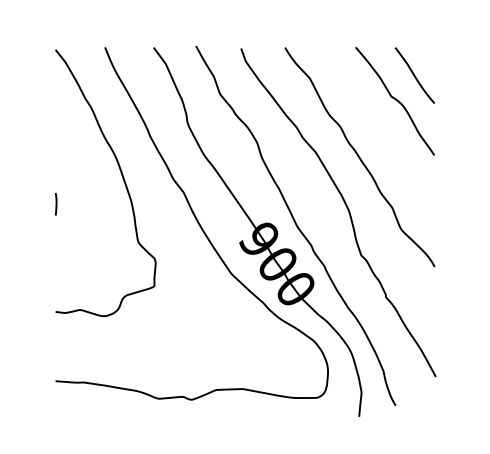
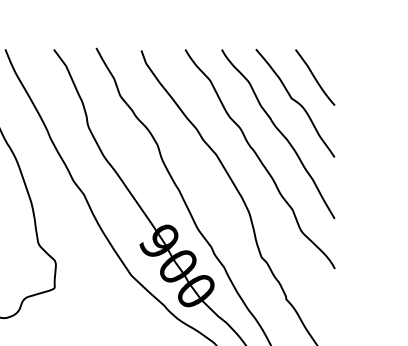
curve: (380, 132) -> (280, 134), added

